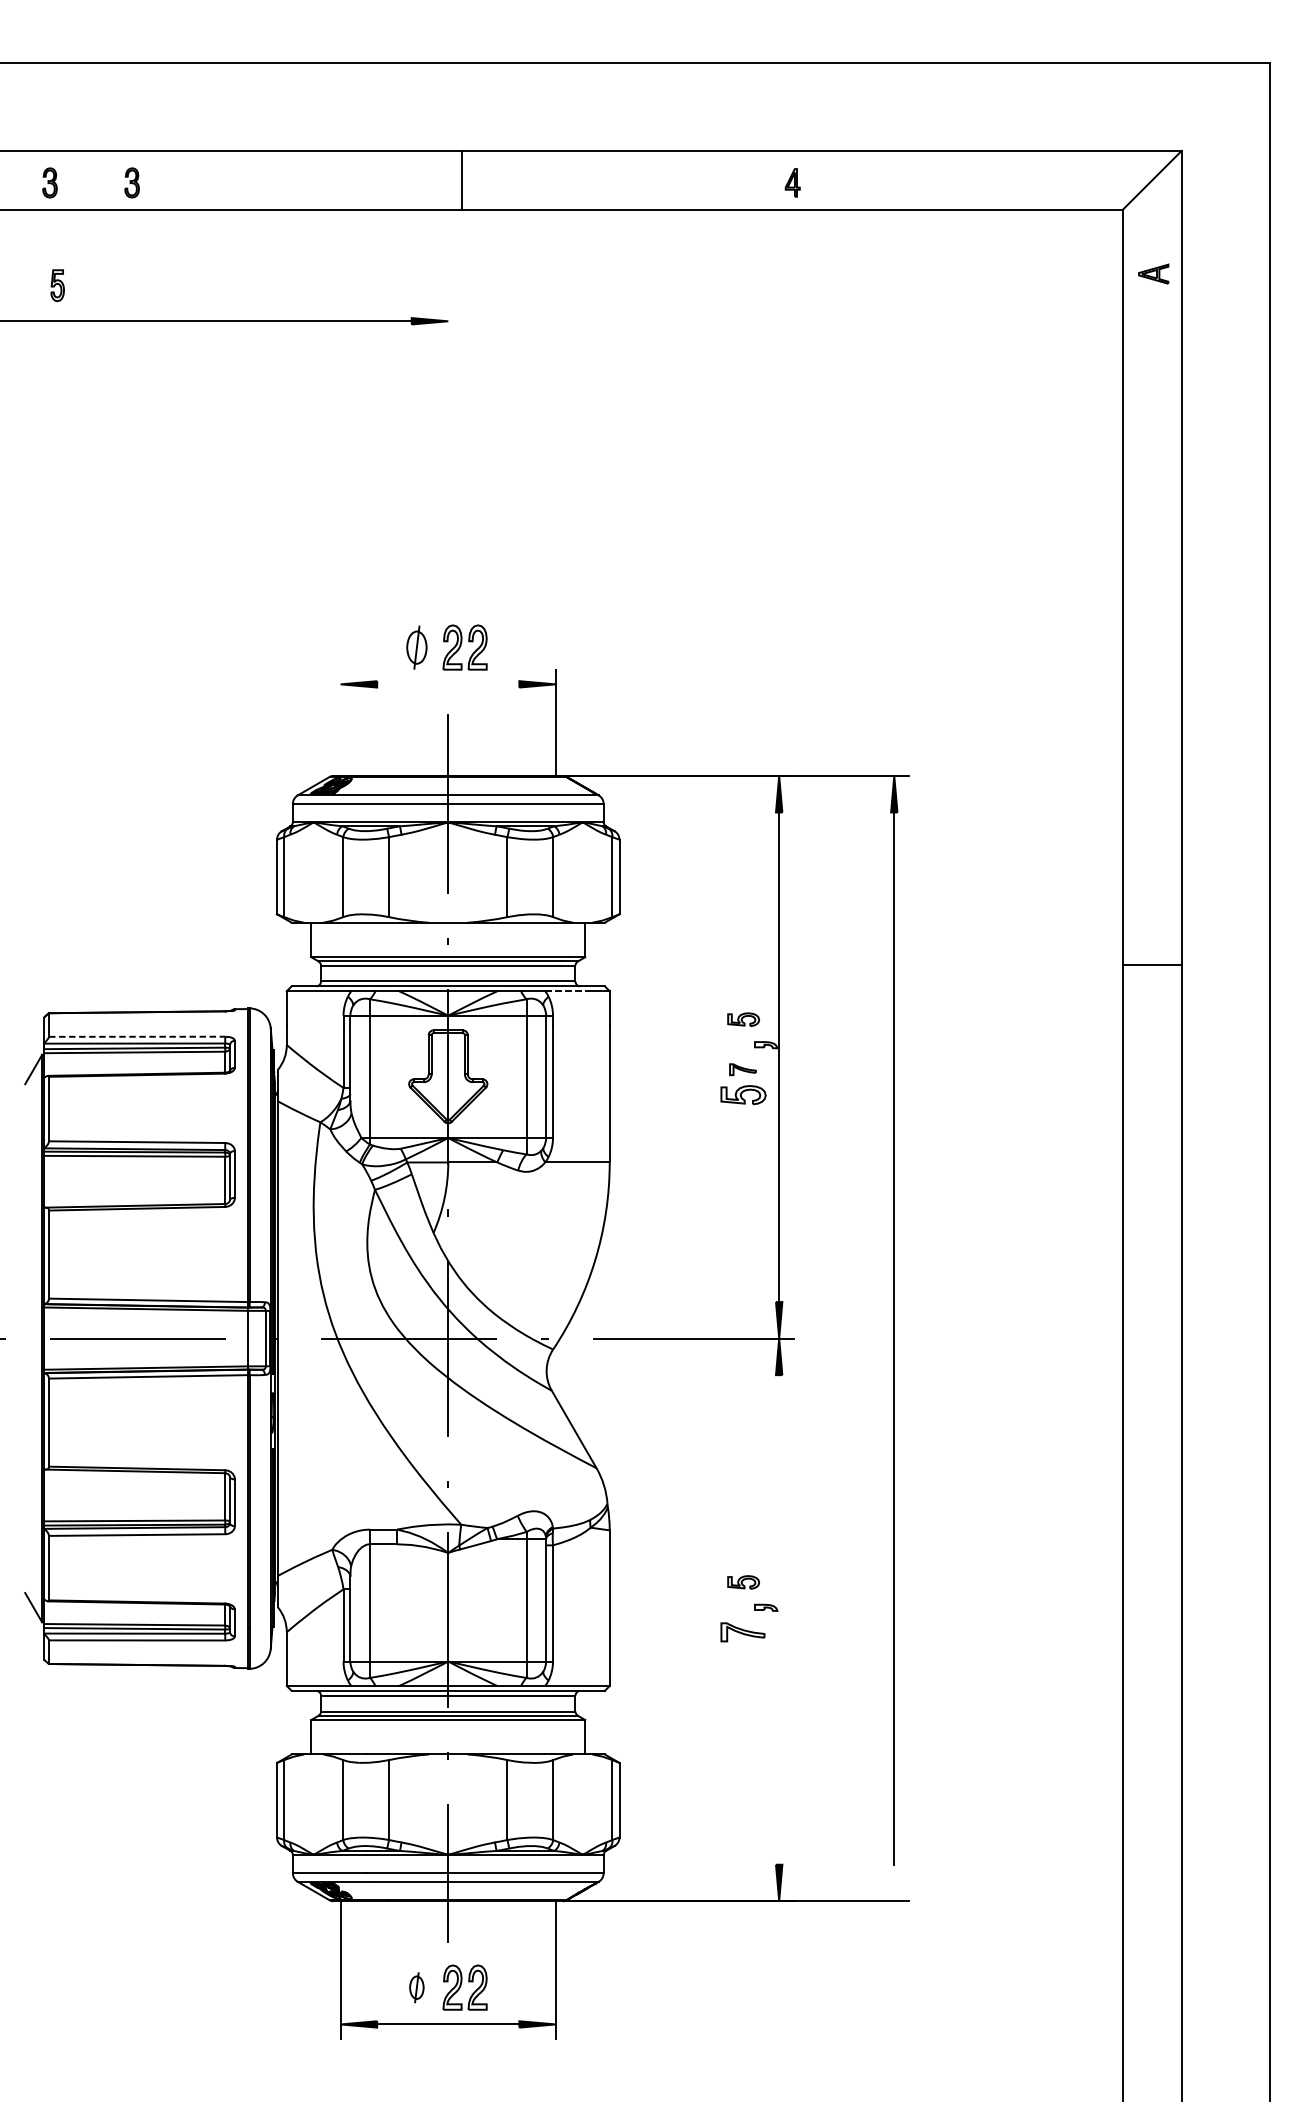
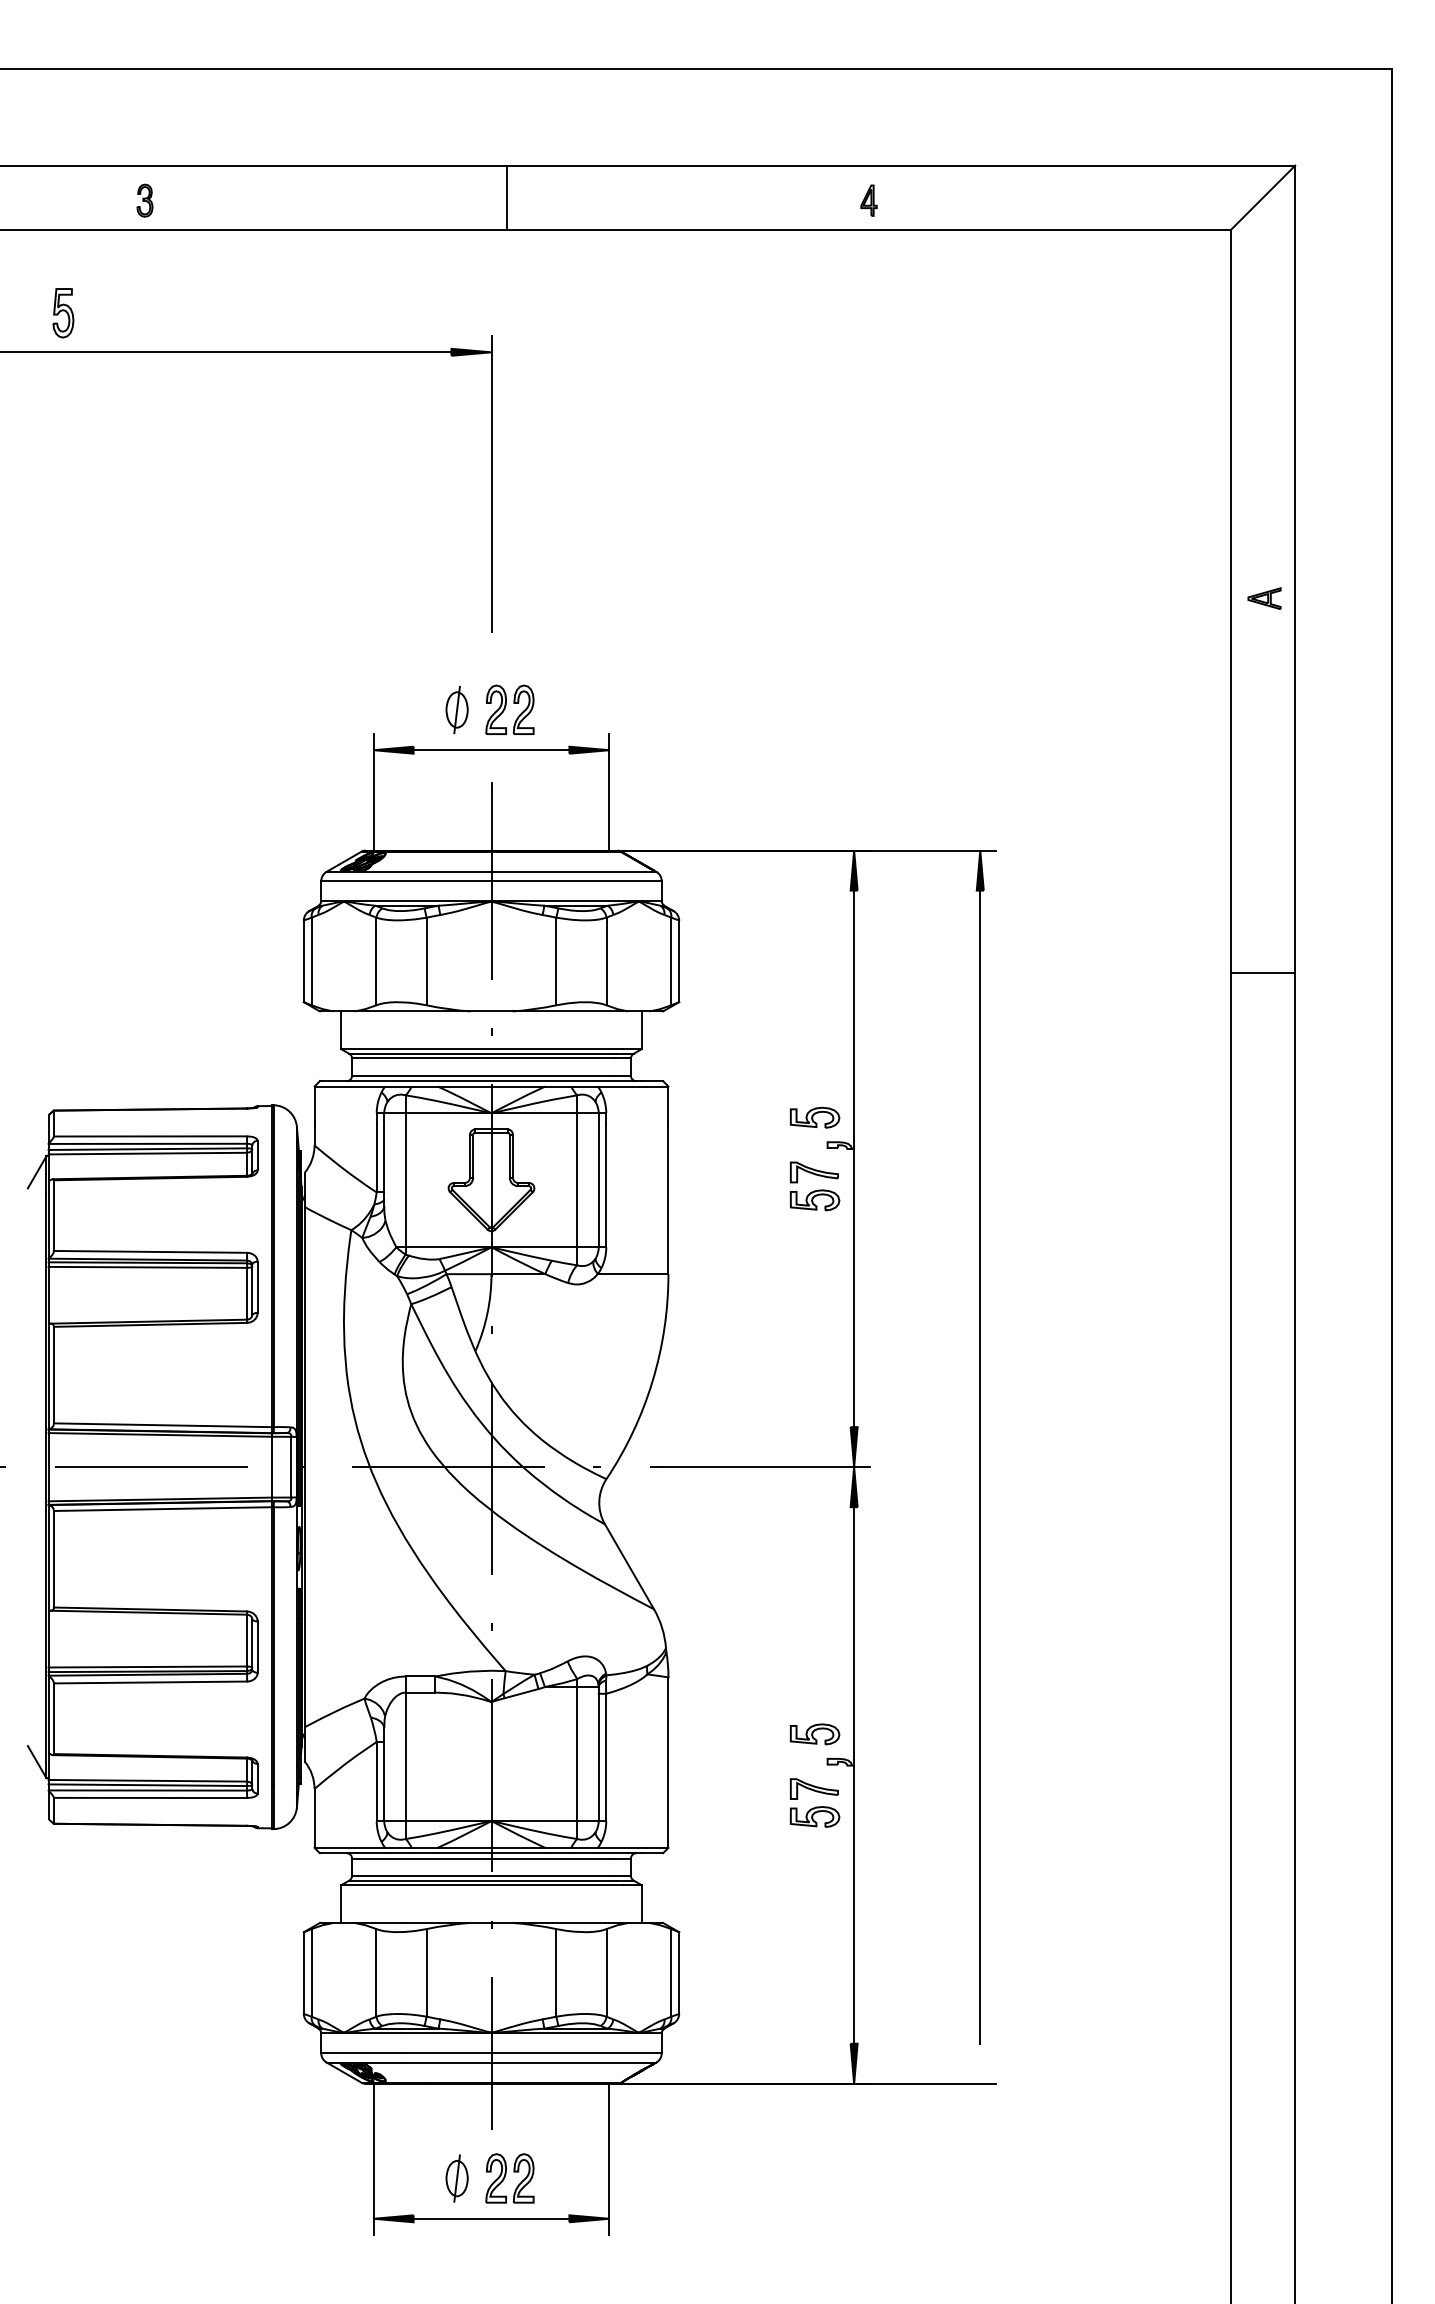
part: (49, 182) -> (54, 200), removed
part: (1153, 274) -> (1264, 598), moved
part: (57, 285) -> (63, 313), size x1.43
line: (448, 441) -> (491, 484), added
line: (448, 684) -> (491, 750), added
line: (340, 722) -> (373, 792), added
line: (1151, 964) -> (1262, 972), moved
line: (567, 991) -> (622, 1086), dashed -> solid
part: (743, 1019) -> (815, 1117), size x1.43
line: (137, 1036) -> (150, 1136), dashed -> solid
part: (743, 1069) -> (814, 1172), size x1.67
part: (743, 1582) -> (815, 1734), size x1.43
line: (779, 1619) -> (854, 1775), added
part: (743, 1657) -> (815, 1816), added
part: (416, 1987) -> (456, 2178), size x1.43

